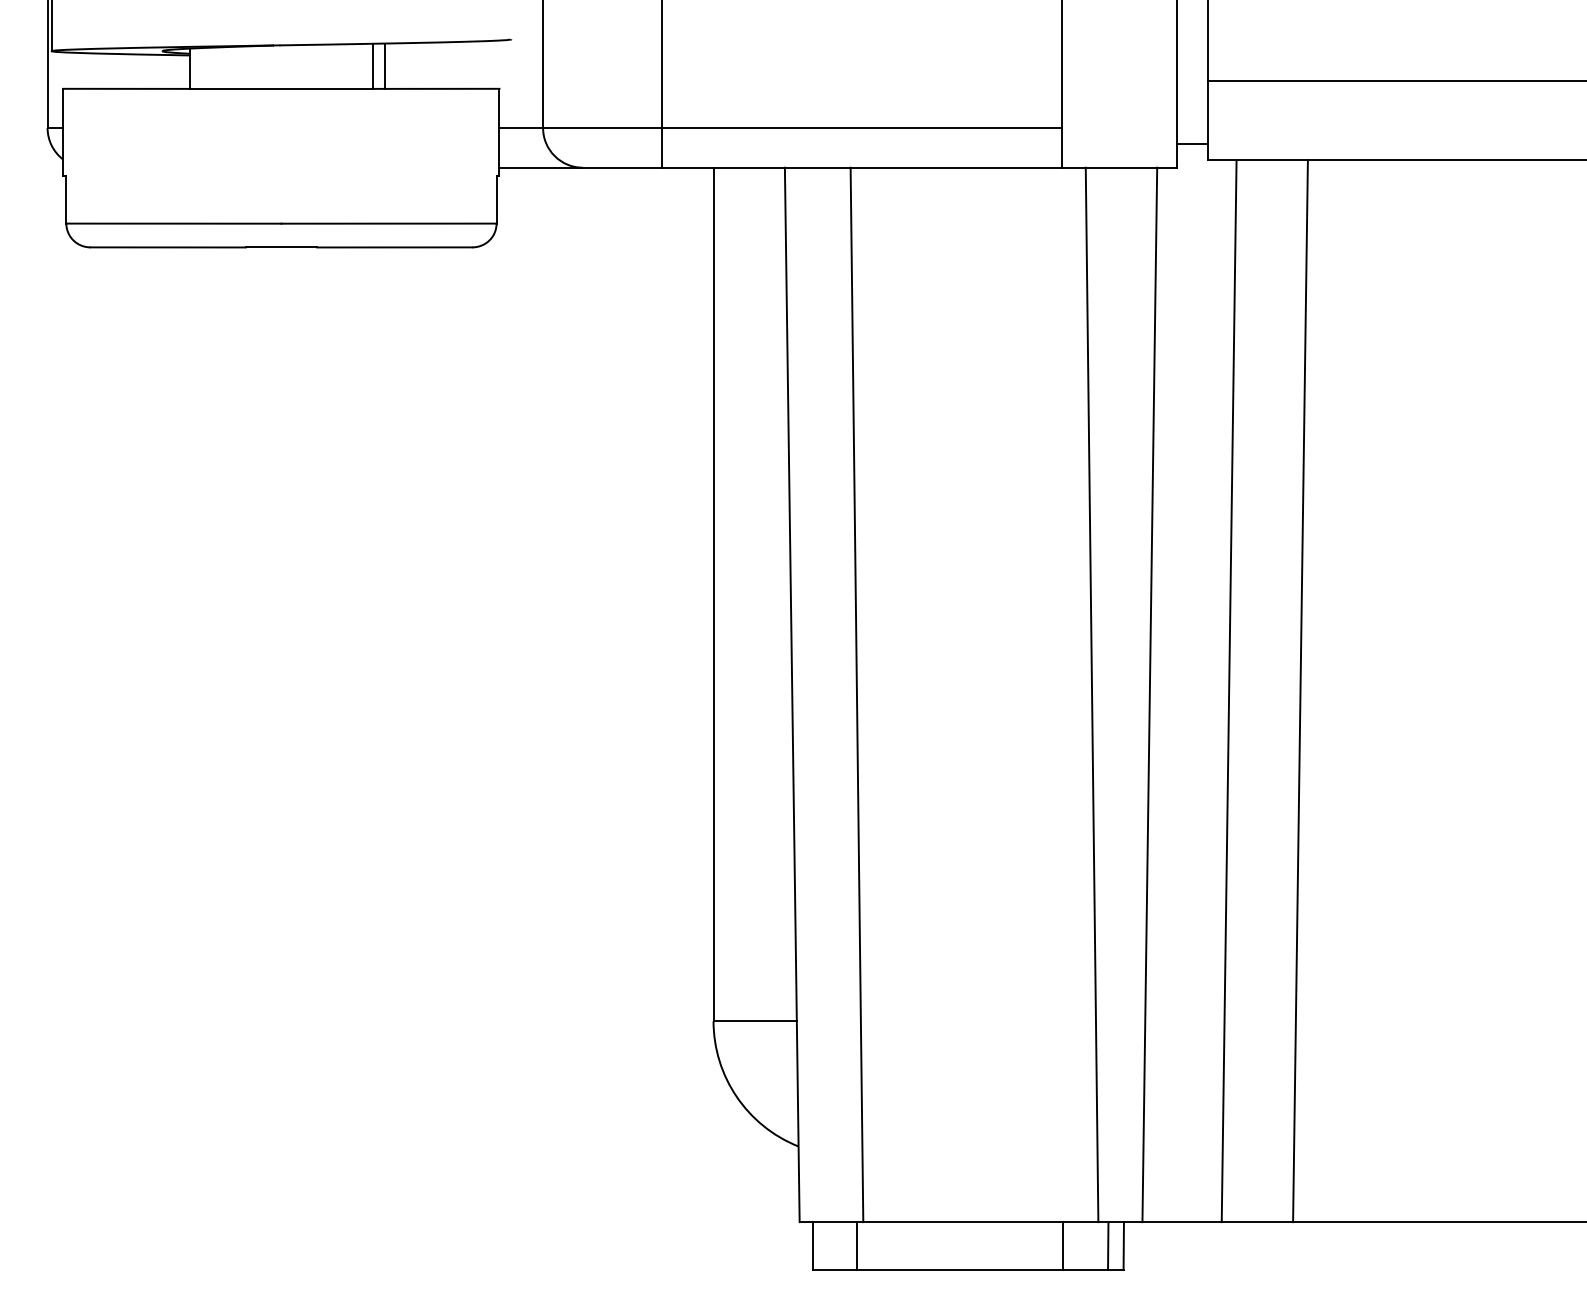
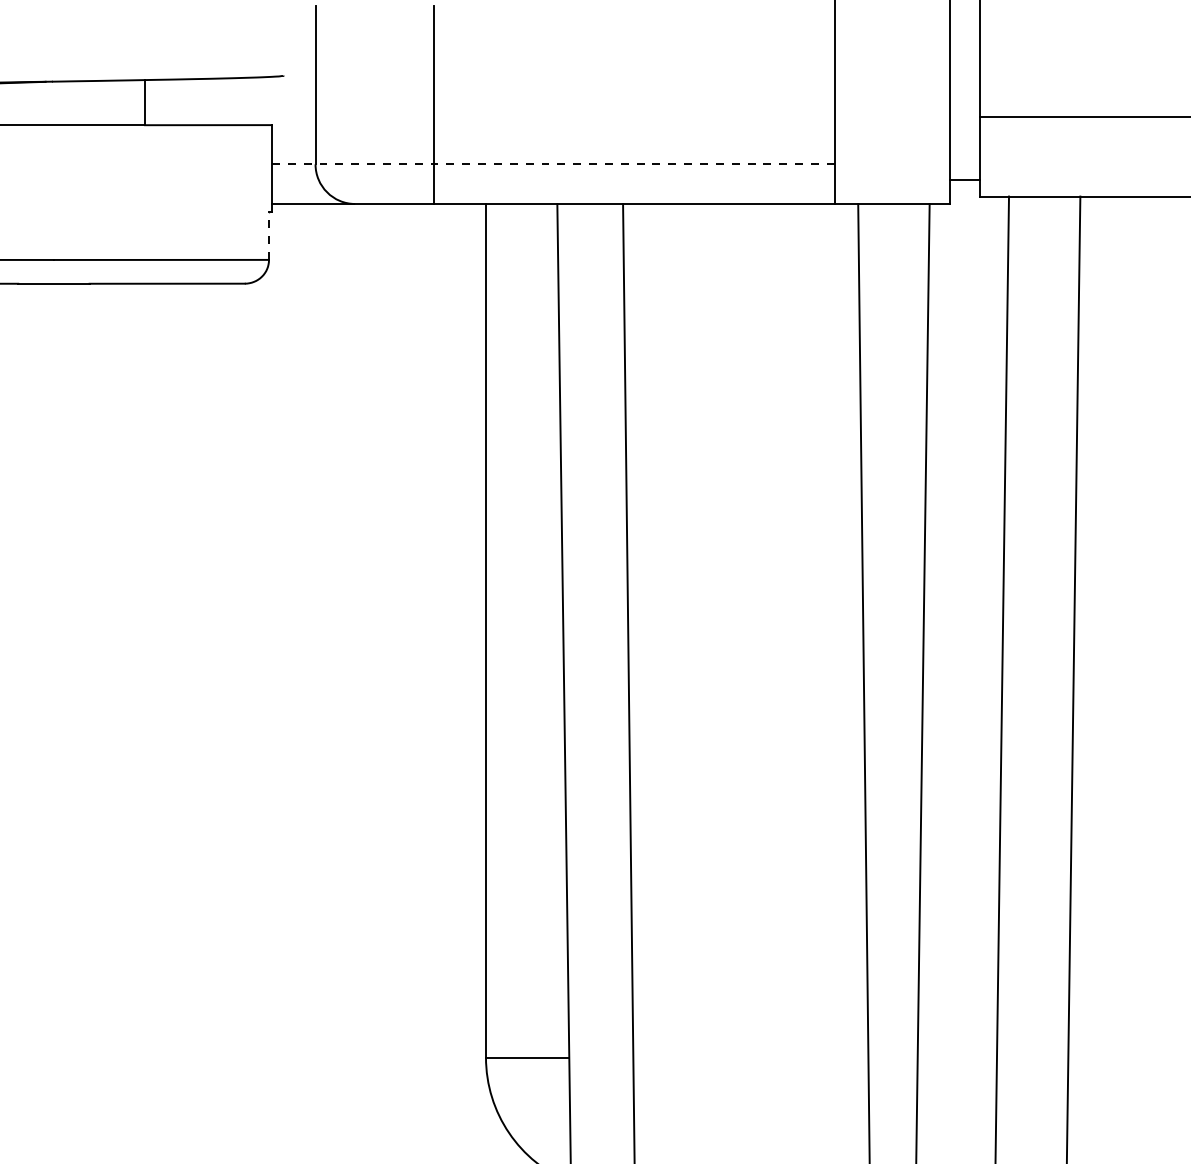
line: (384, 65) -> (156, 101), removed
line: (781, 128) -> (553, 164), solid -> dashed
line: (496, 199) -> (268, 235), solid -> dashed

